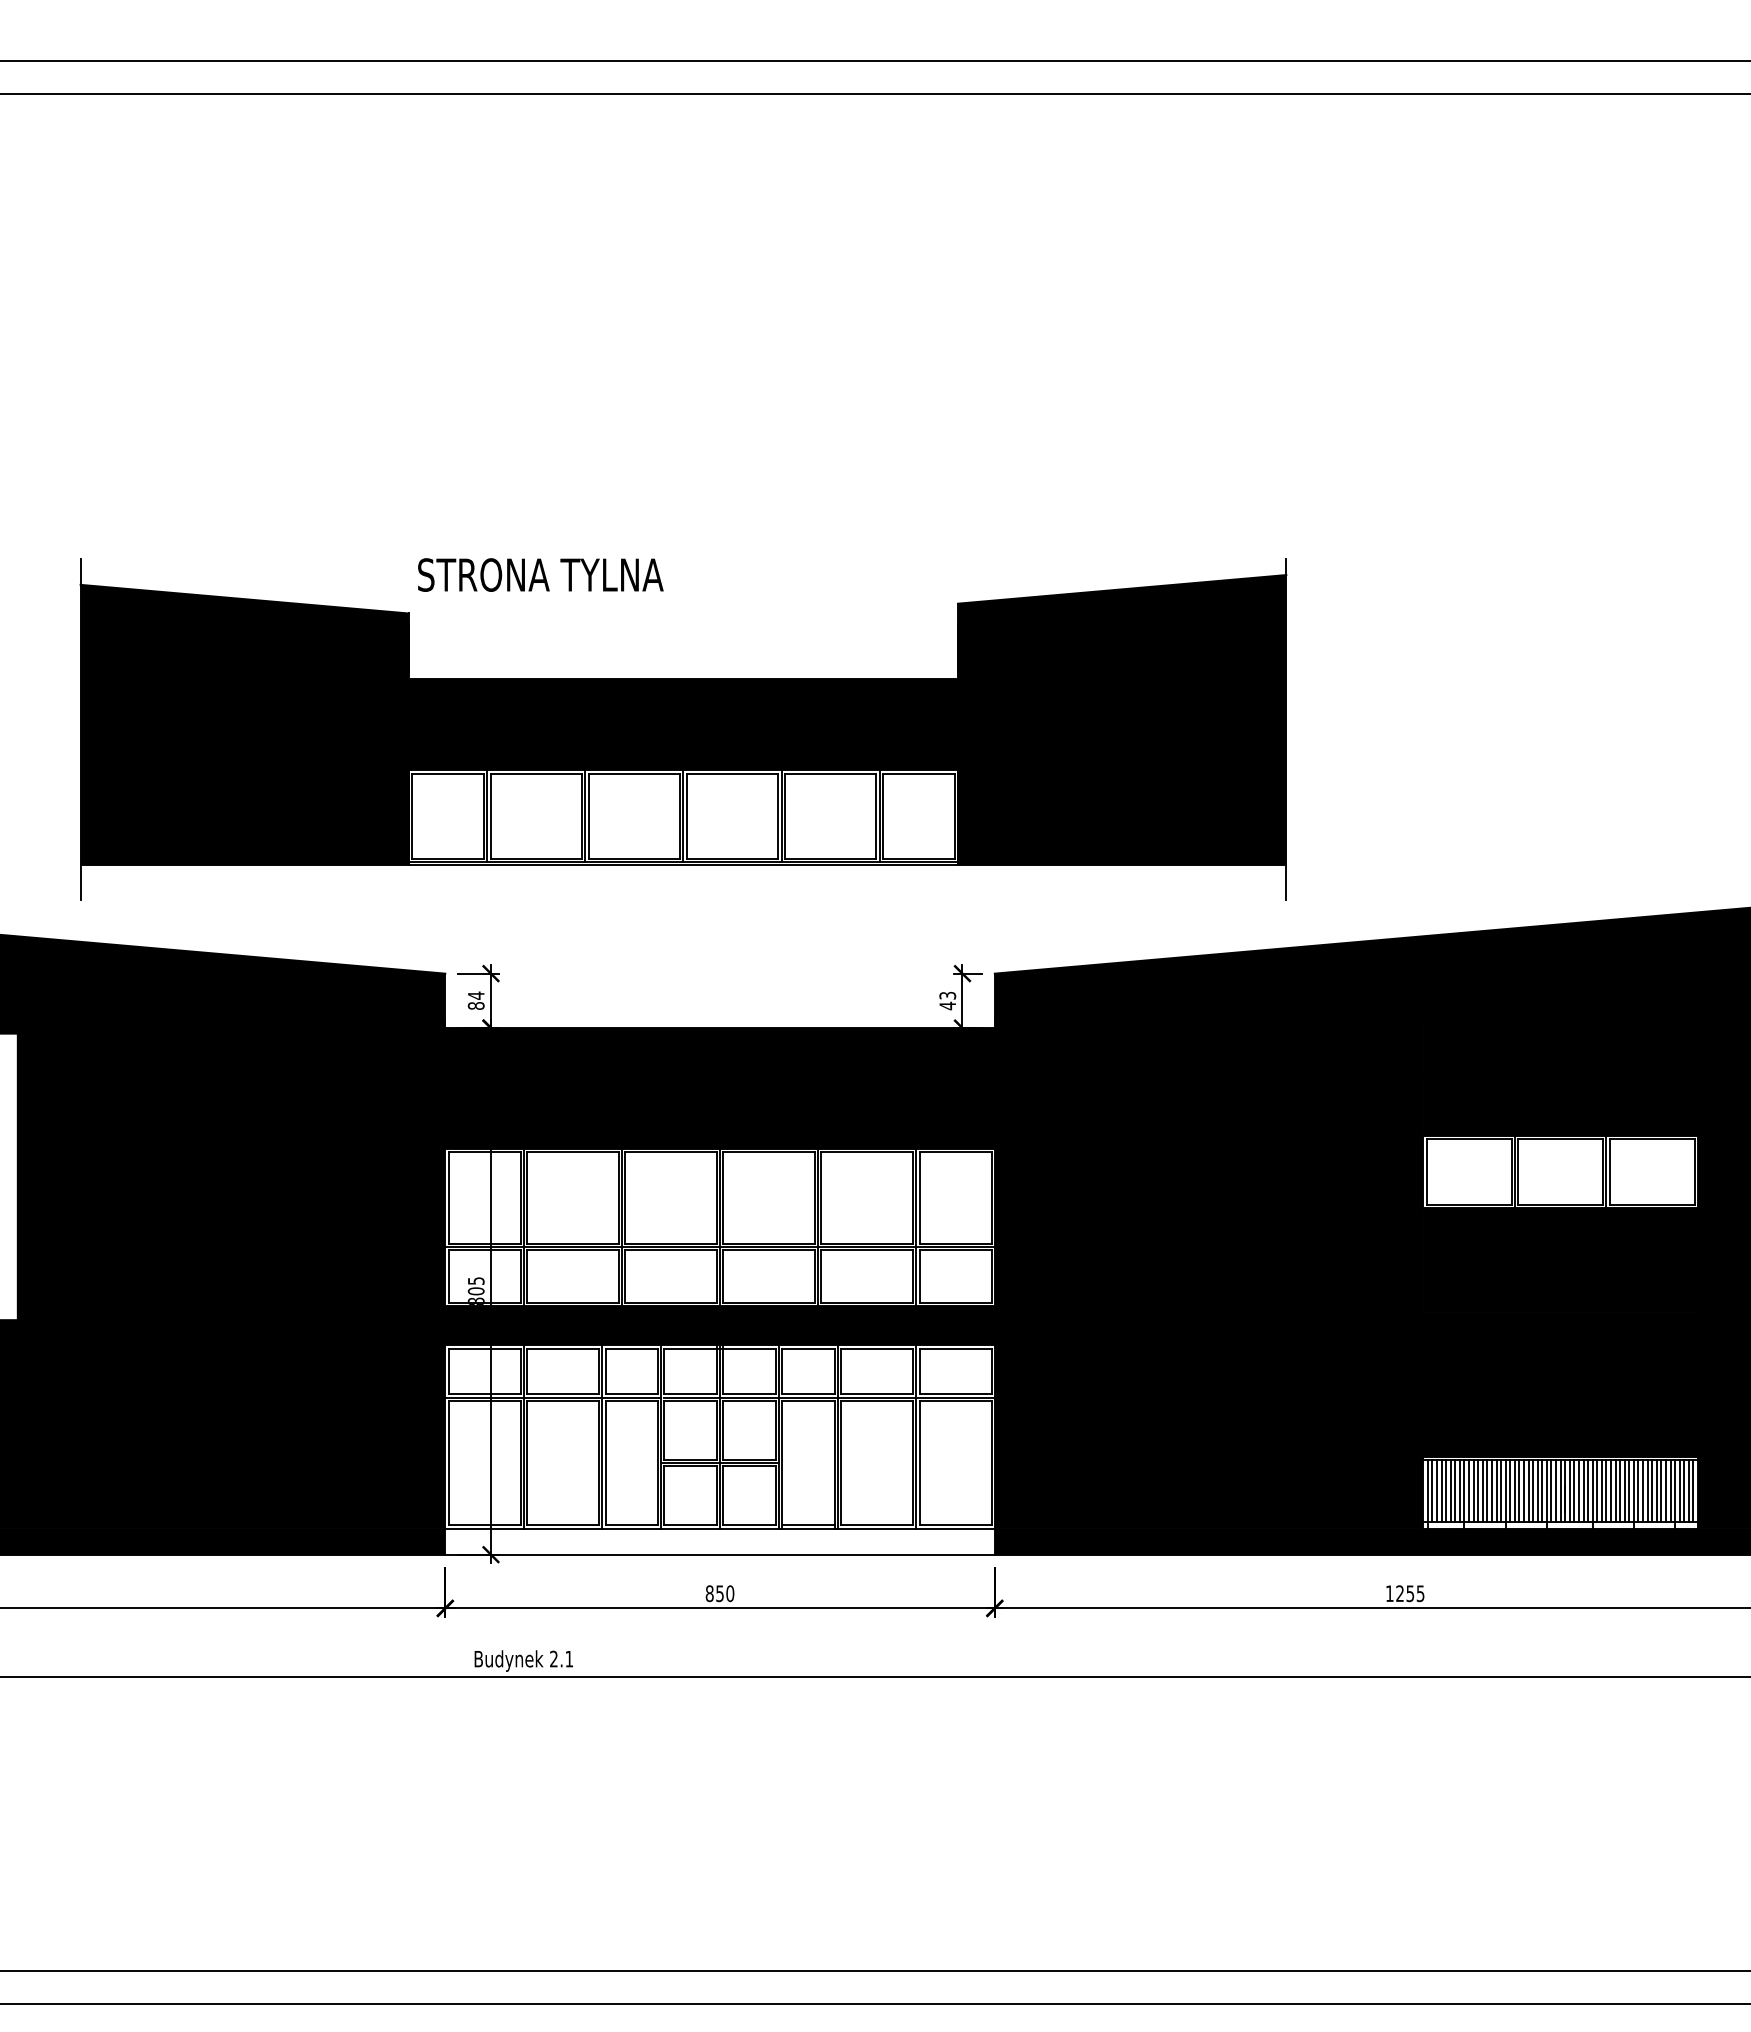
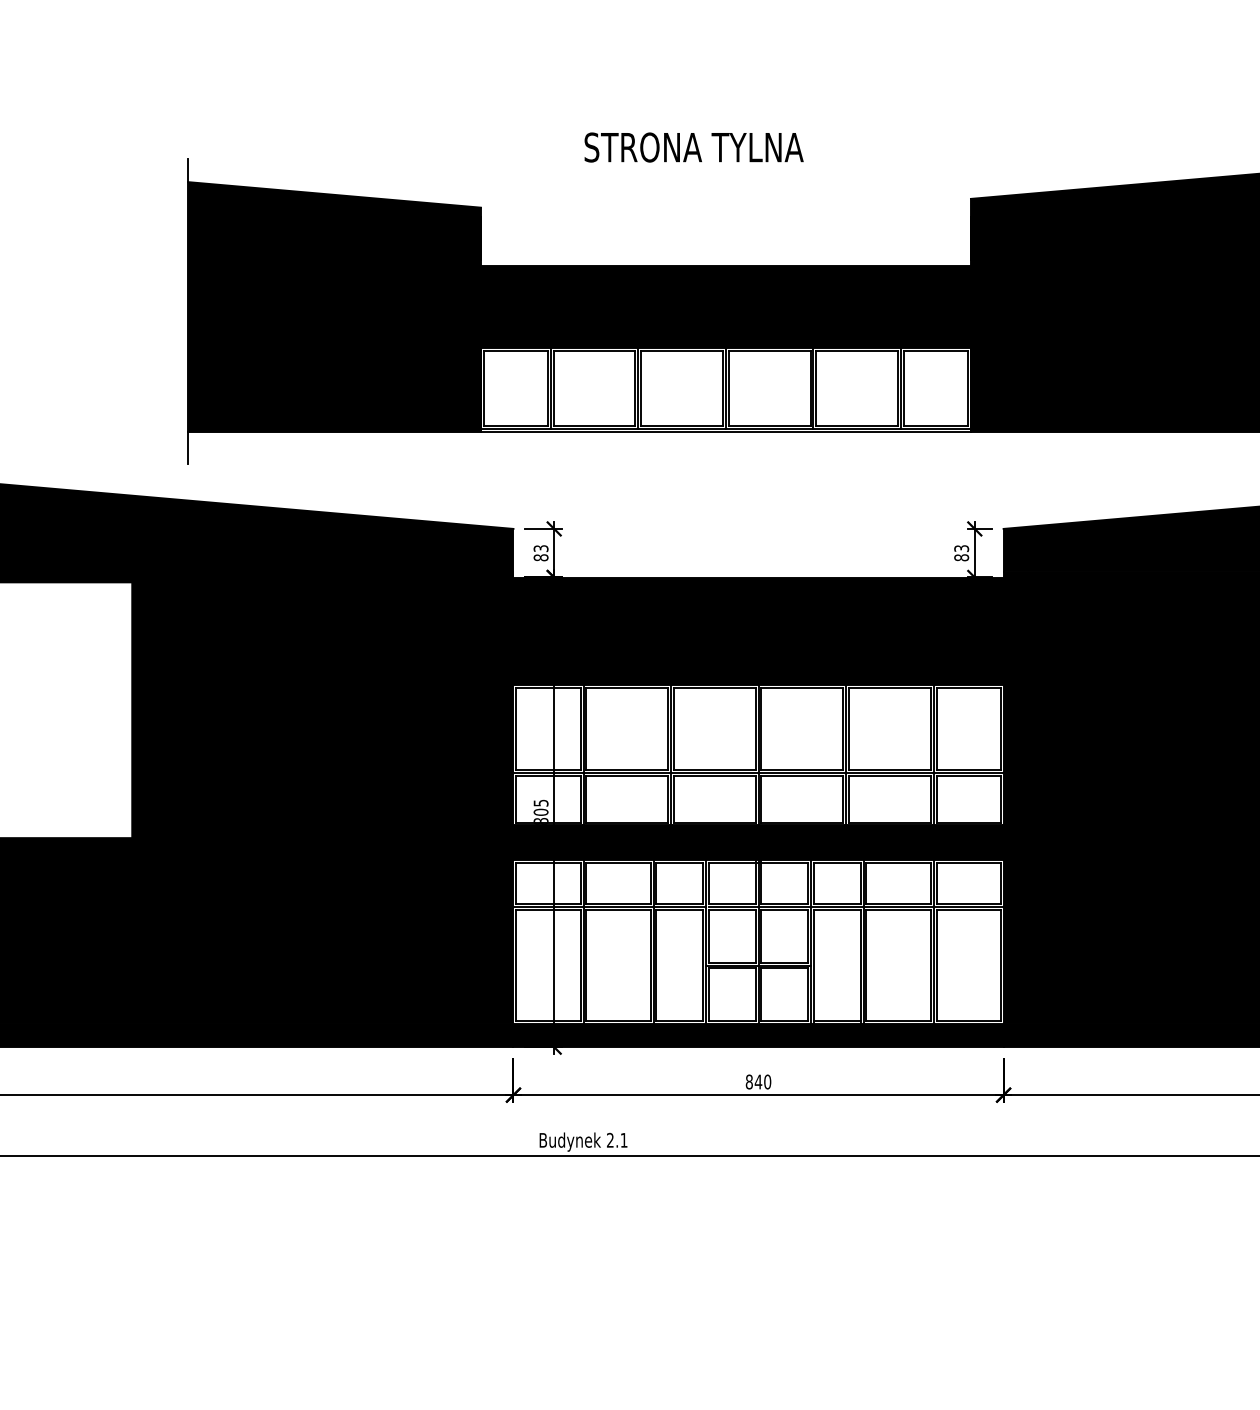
text: (540, 574) -> (693, 147), moved
text: (475, 995) -> (540, 548), 84 -> 83
text: (947, 1005) -> (961, 557), 43 -> 83
fill: (719, 1541) -> (758, 1035), added
text: (719, 1593) -> (758, 1081), 850 -> 840

